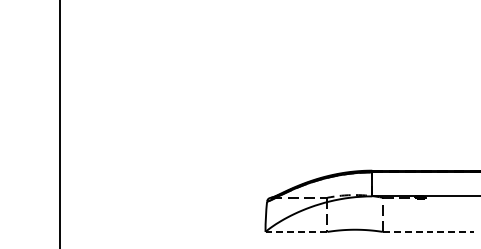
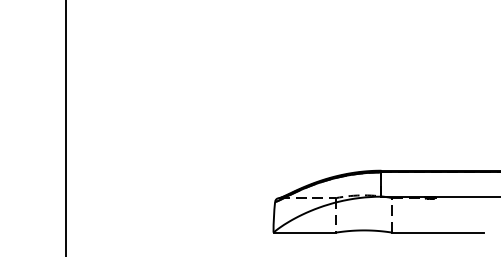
line: (297, 231) -> (305, 232), dashed -> solid
line: (428, 231) -> (438, 232), dashed -> solid

